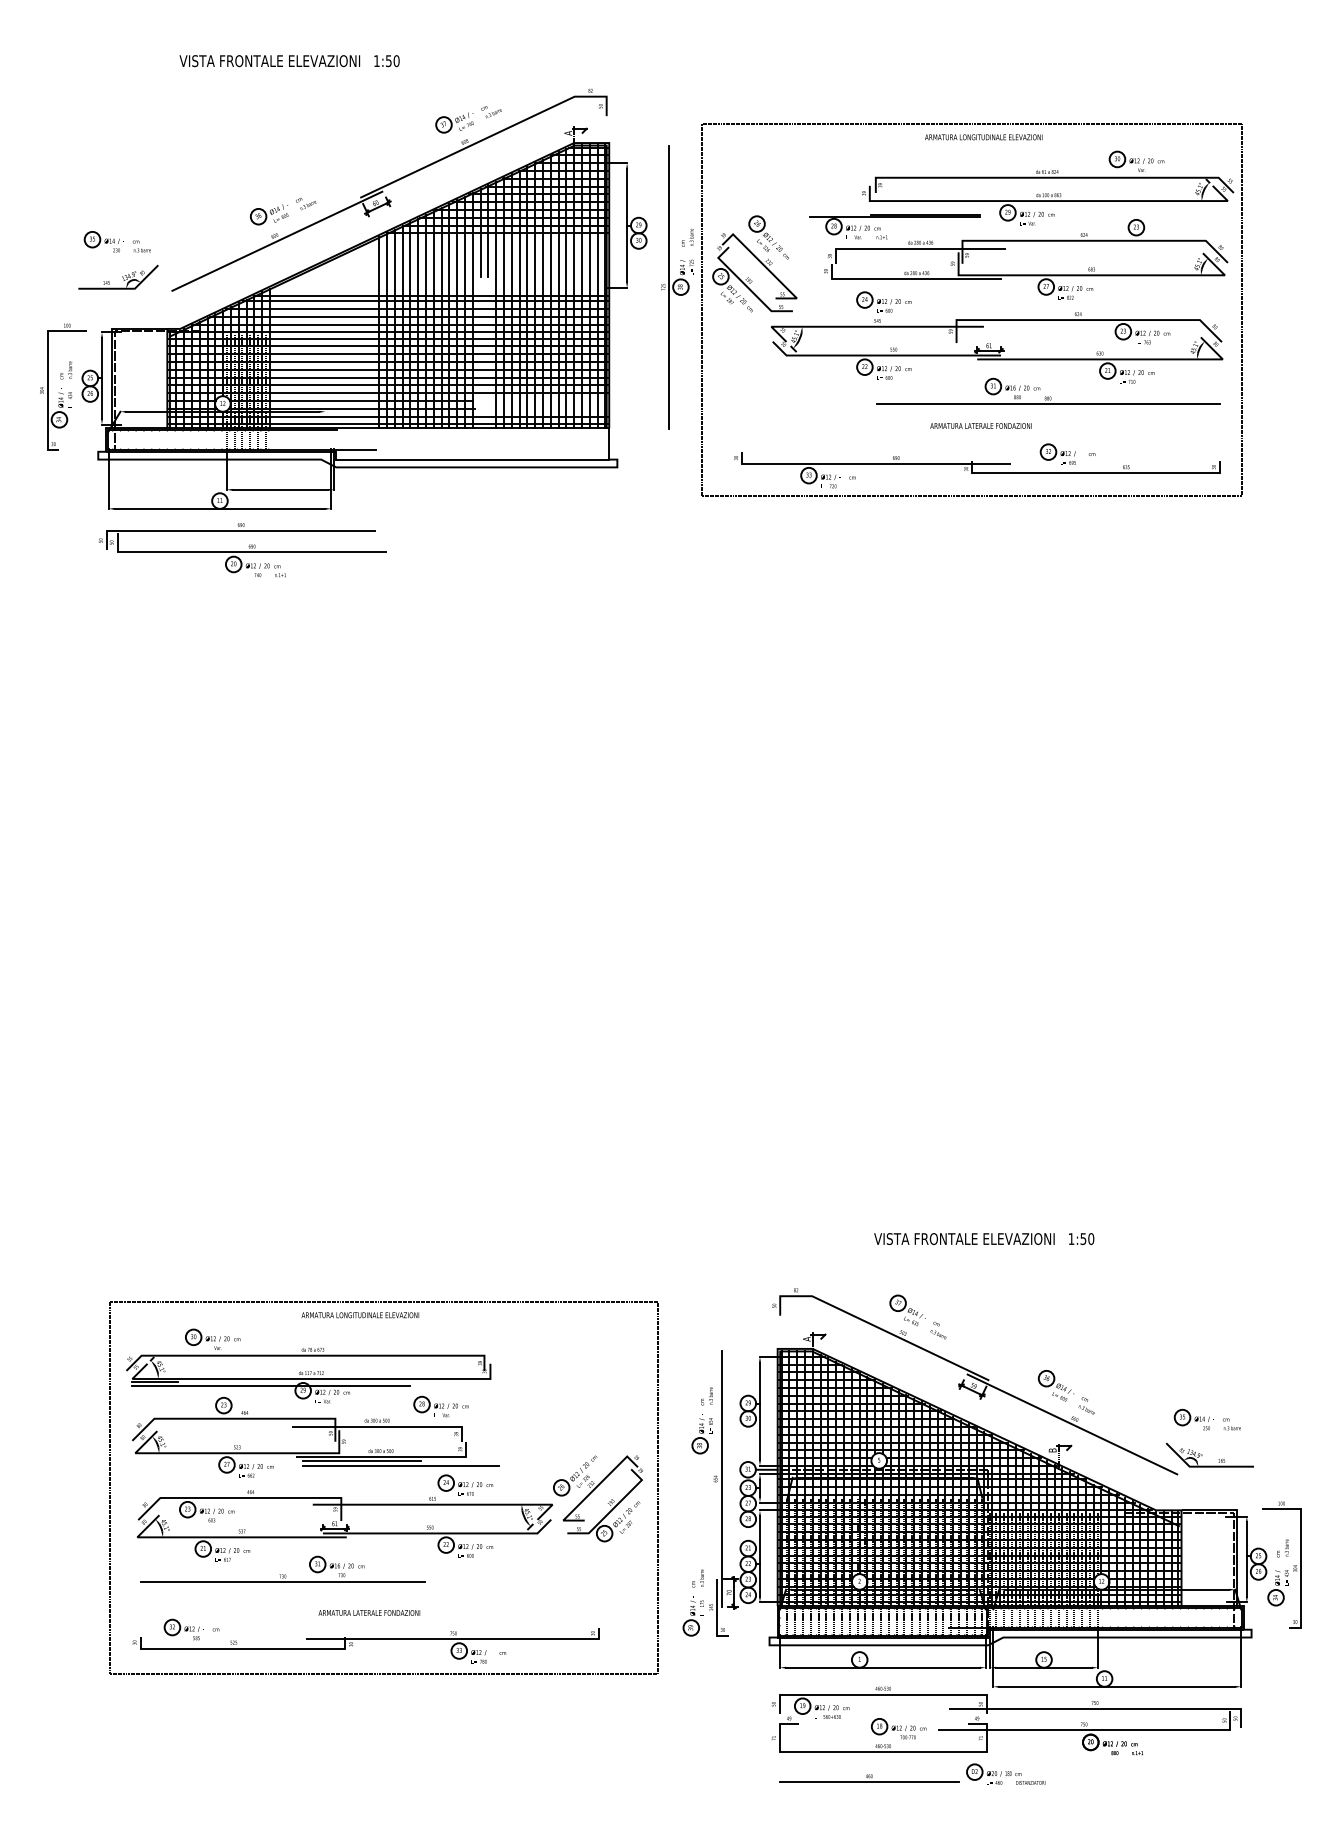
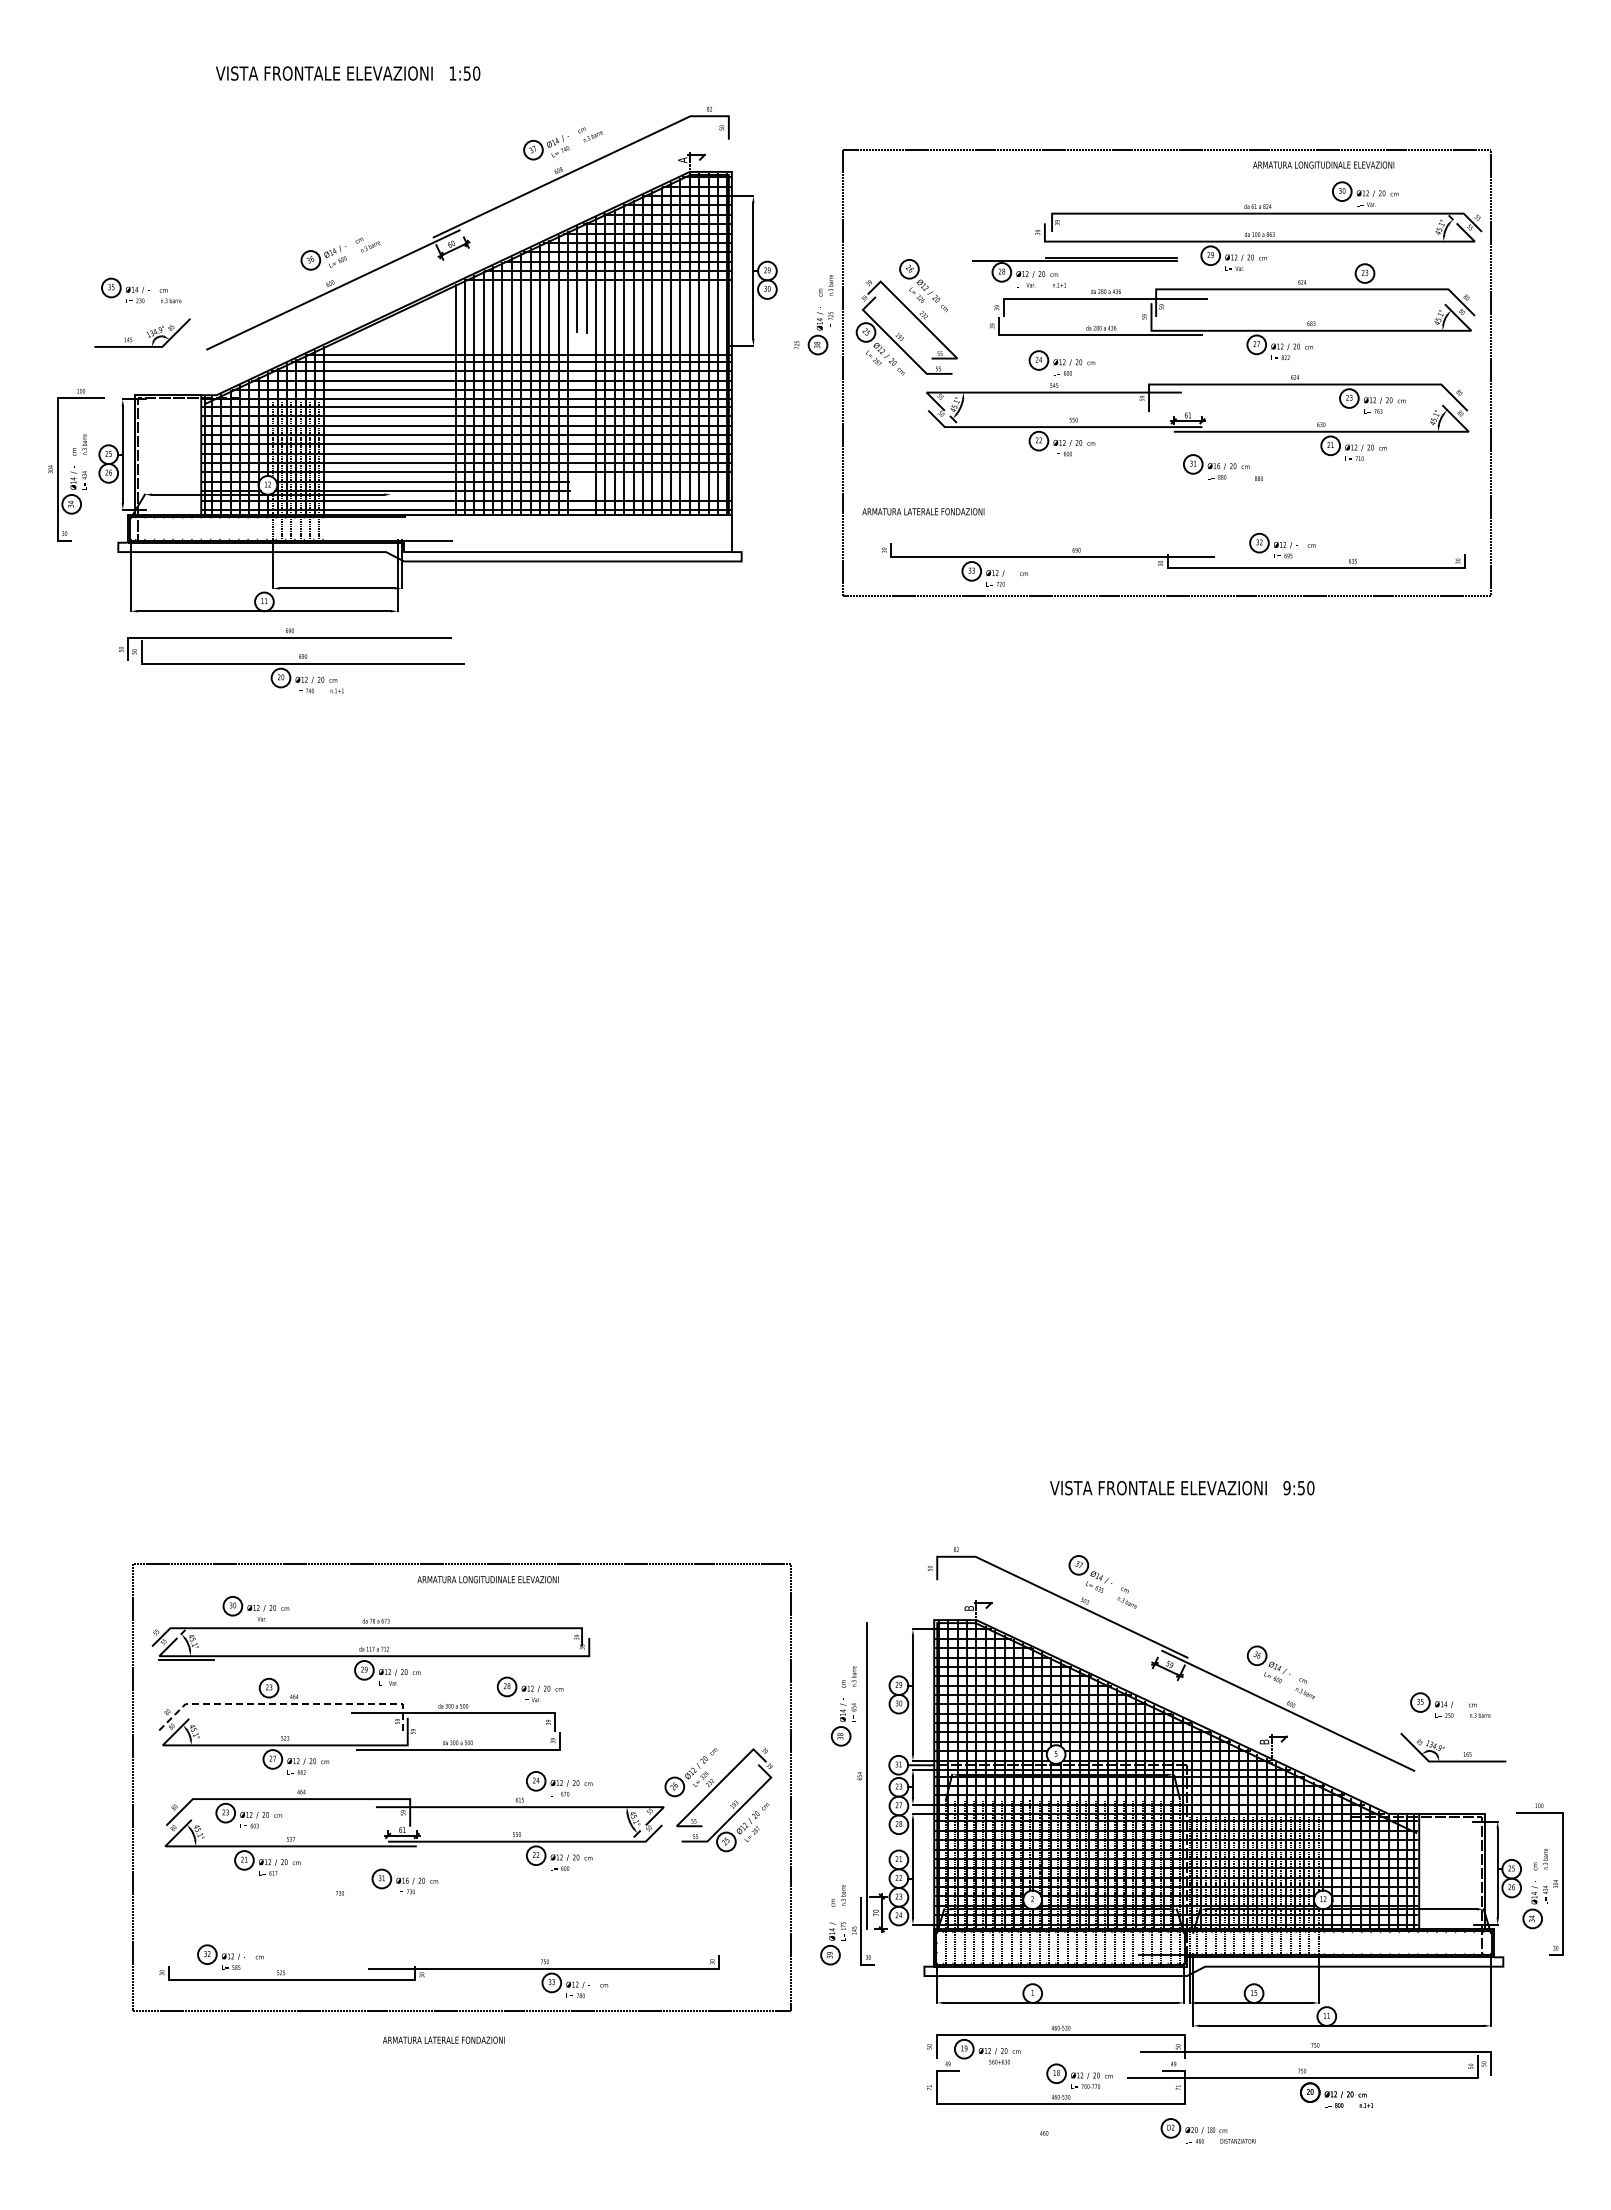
text: (983, 136) -> (1323, 164), moved
line: (668, 286) -> (803, 344), removed
line: (1047, 404) -> (1258, 485), removed
text: (981, 425) -> (923, 511), moved
text: (1071, 1239) -> (1286, 1488), 1:50 -> 9:50
text: (359, 1315) -> (487, 1579), moved
text: (806, 1339) -> (968, 1608), A -> B
line: (271, 1385) -> (326, 1664), removed
line: (240, 1418) -> (289, 1703), solid -> dashed
line: (361, 1460) -> (434, 1754), removed
line: (400, 1465) -> (481, 1760), removed
line: (282, 1582) -> (339, 1900), removed
text: (369, 1612) -> (443, 2039), moved
line: (869, 1782) -> (1044, 2140), removed

